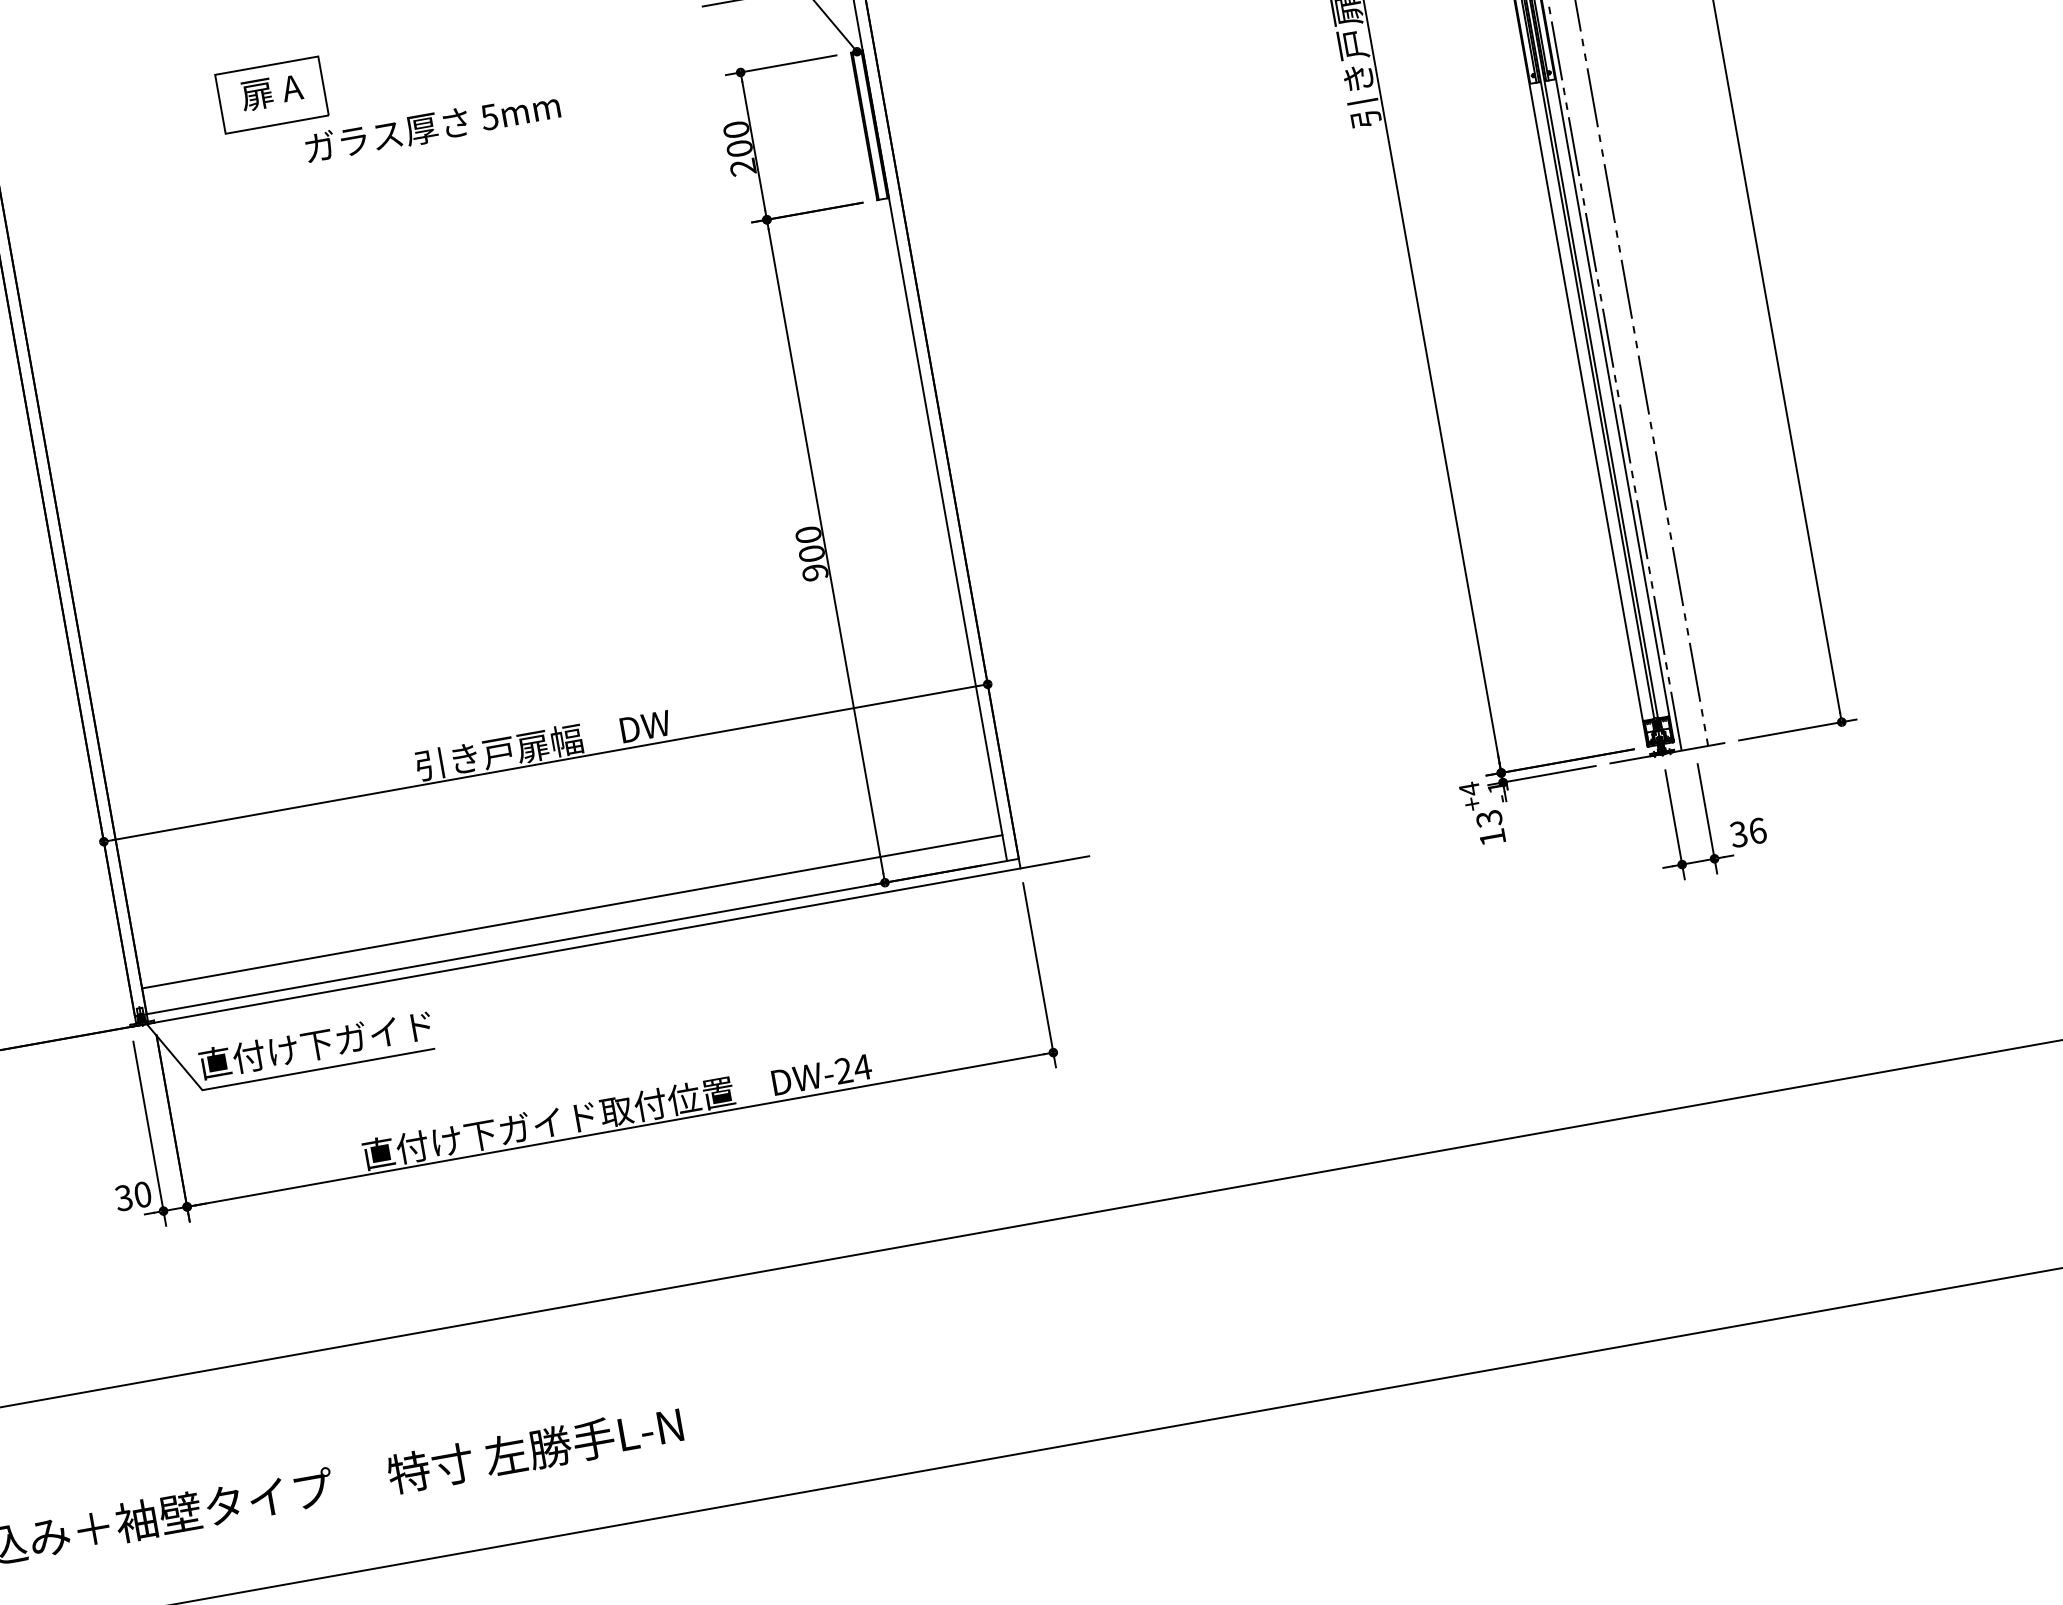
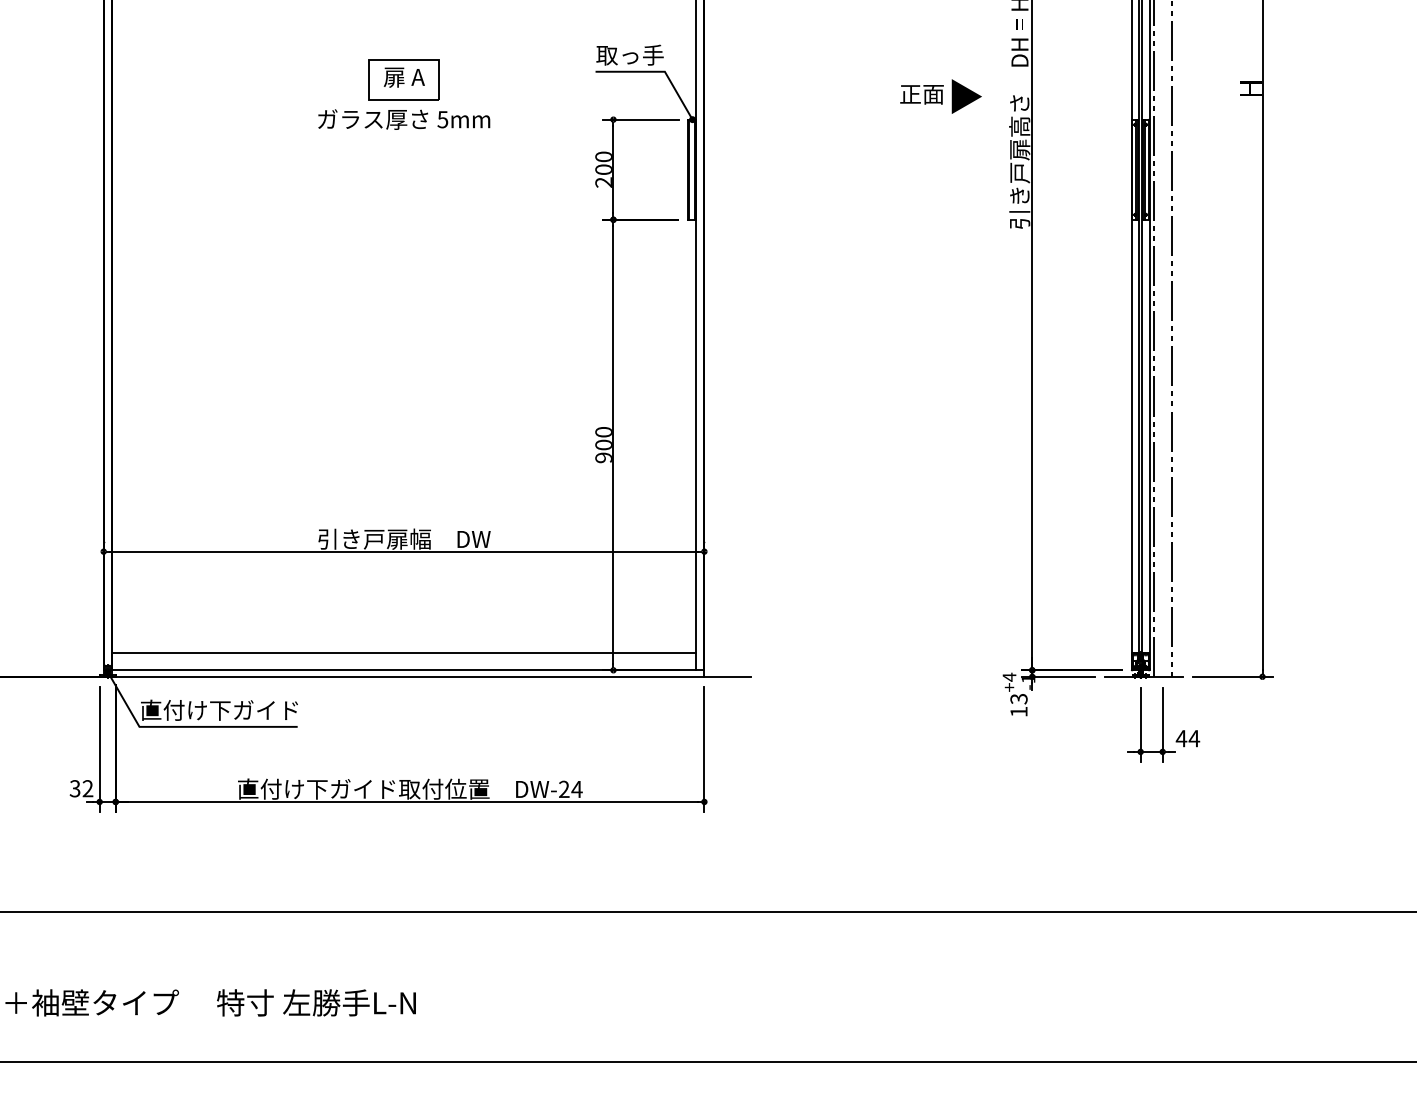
part: (271, 95) -> (403, 79), moved
text: (1747, 832) -> (1187, 738), 36 -> 44
text: (142, 1194) -> (87, 788), 30 -> 32

